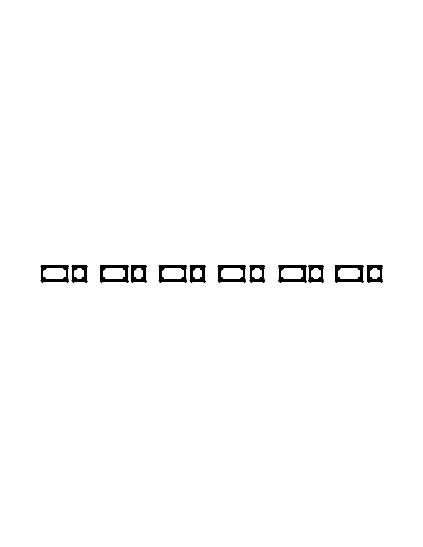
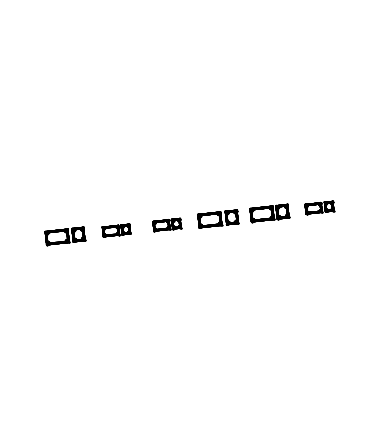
part: (123, 273) -> (116, 230), size x0.7
part: (181, 273) -> (166, 224), size x0.7
part: (358, 273) -> (319, 207), size x0.7

